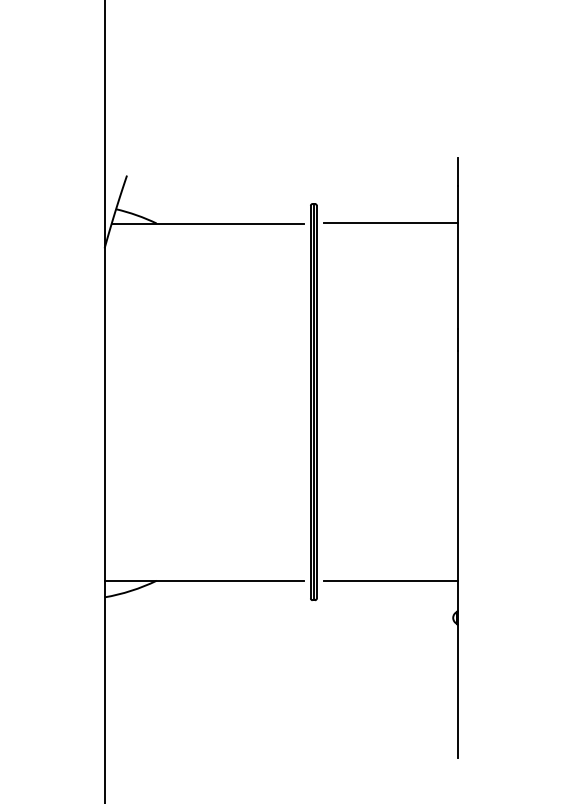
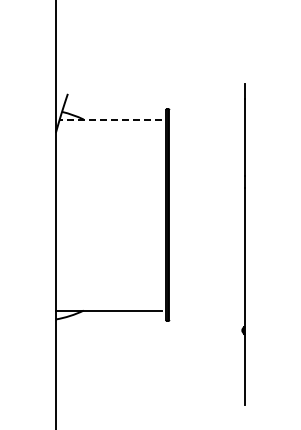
line: (206, 223) -> (110, 119), solid -> dashed
line: (391, 223) -> (209, 119), removed
line: (391, 580) -> (209, 310), removed

